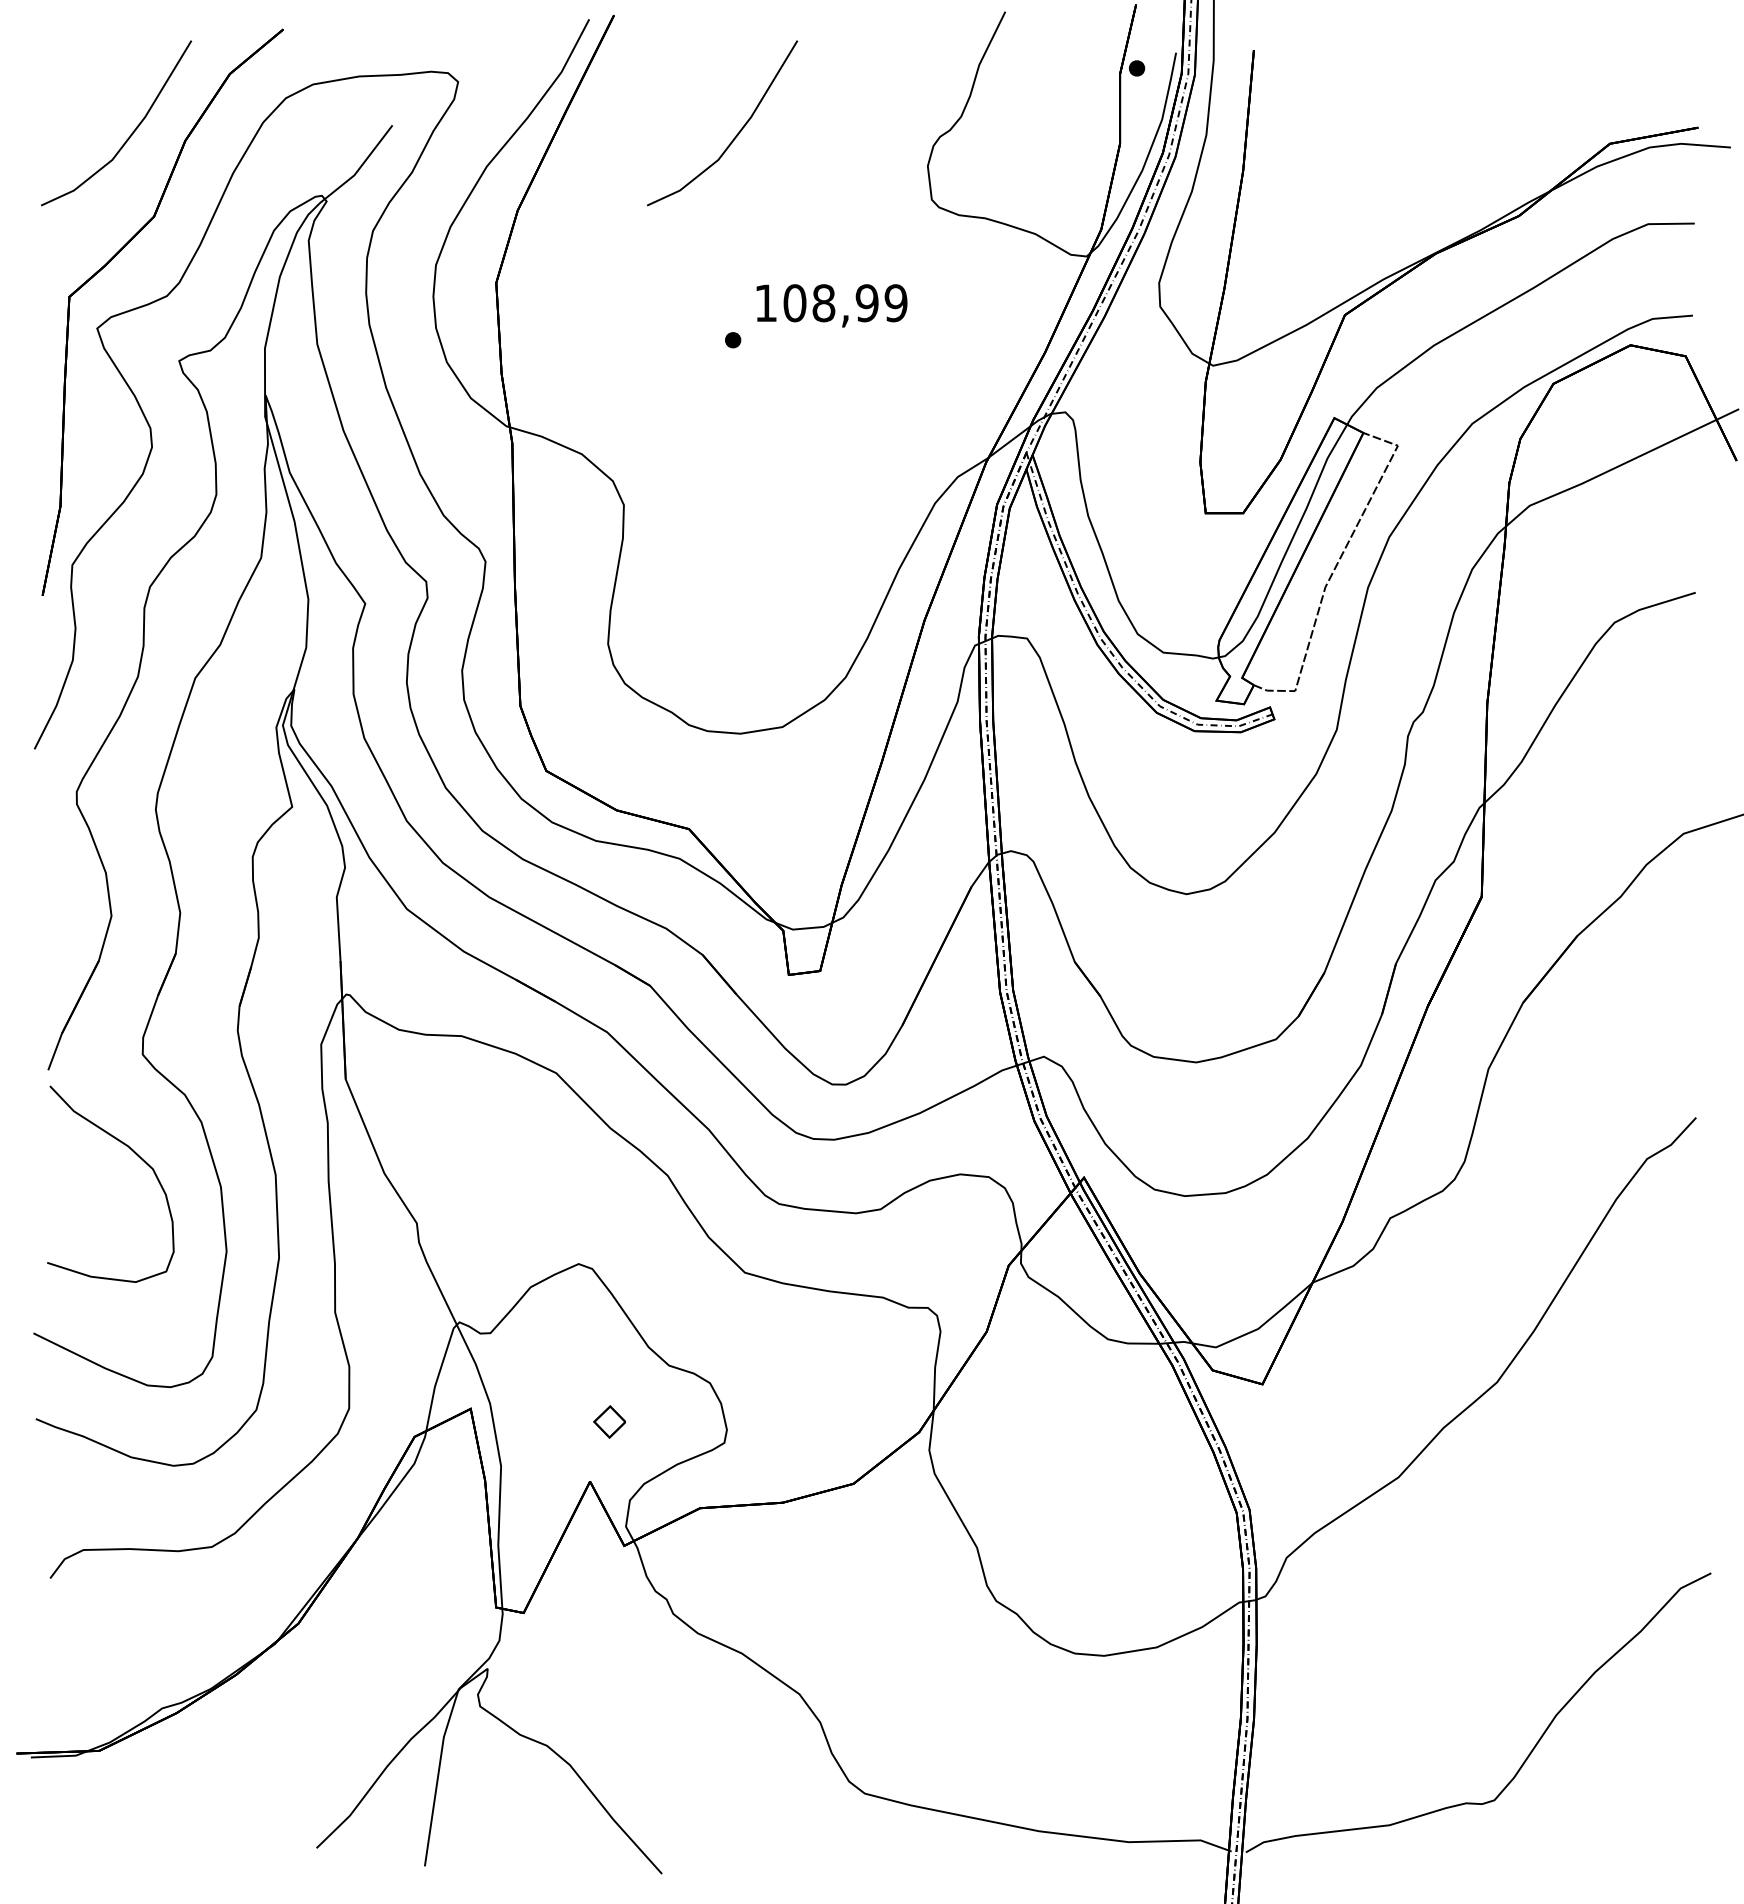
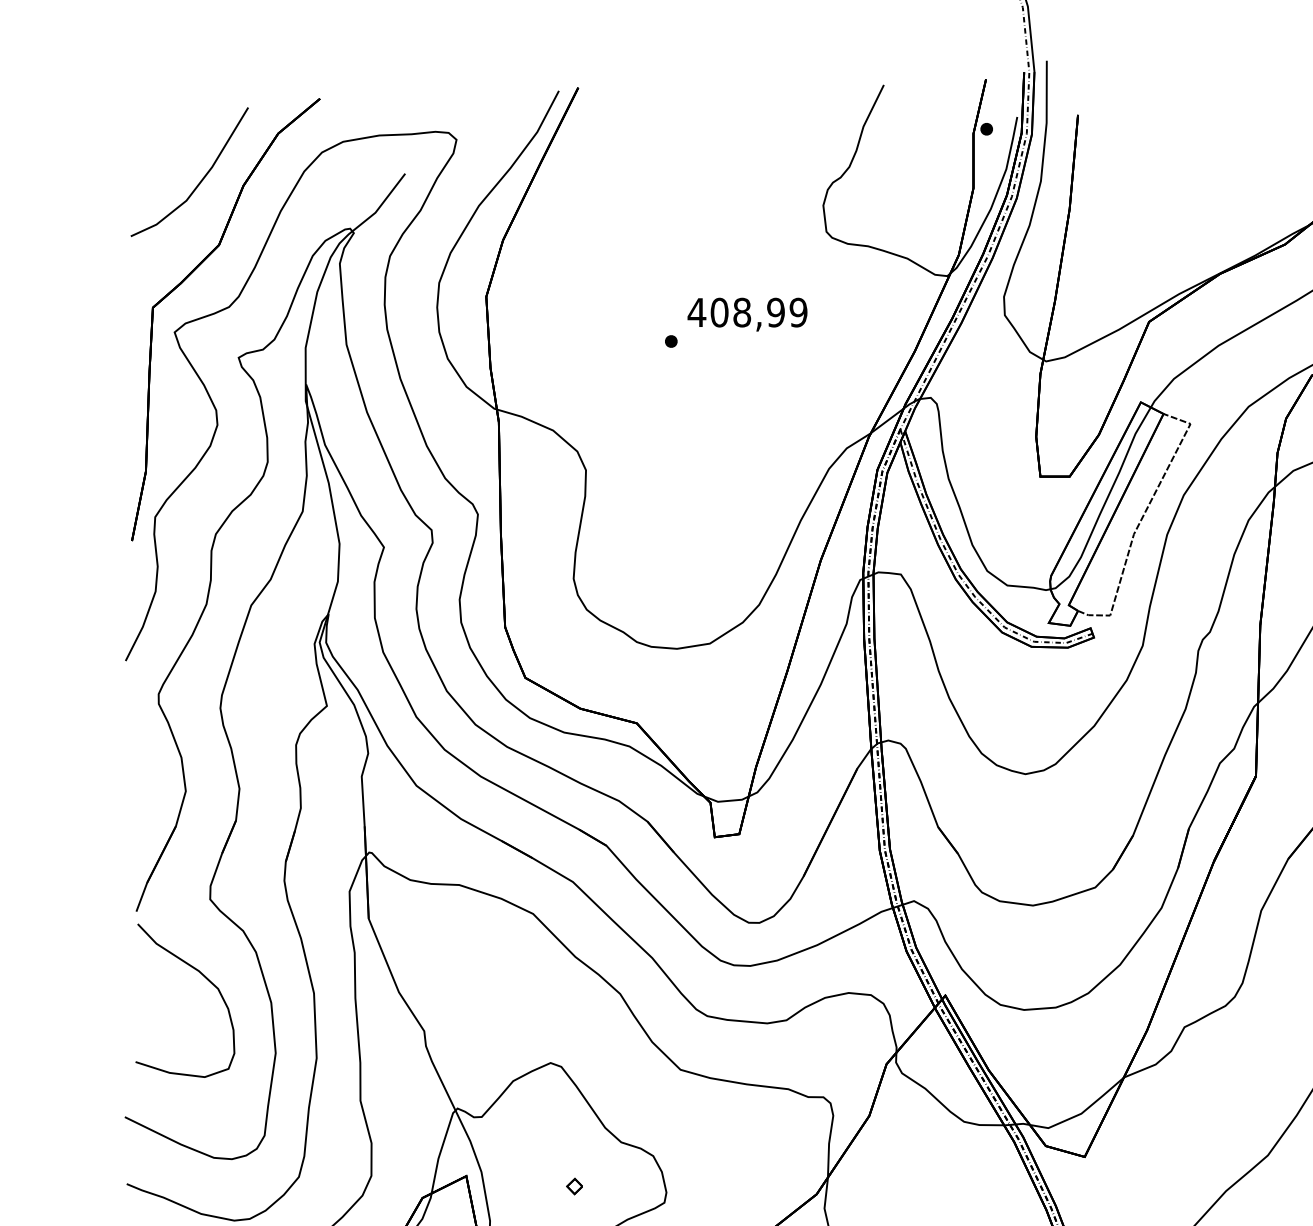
line: (735, 135) -> (673, 181), removed
text: (765, 302) -> (696, 312), 108,99 -> 408,99
part: (608, 1422) -> (573, 1186), size x0.62

